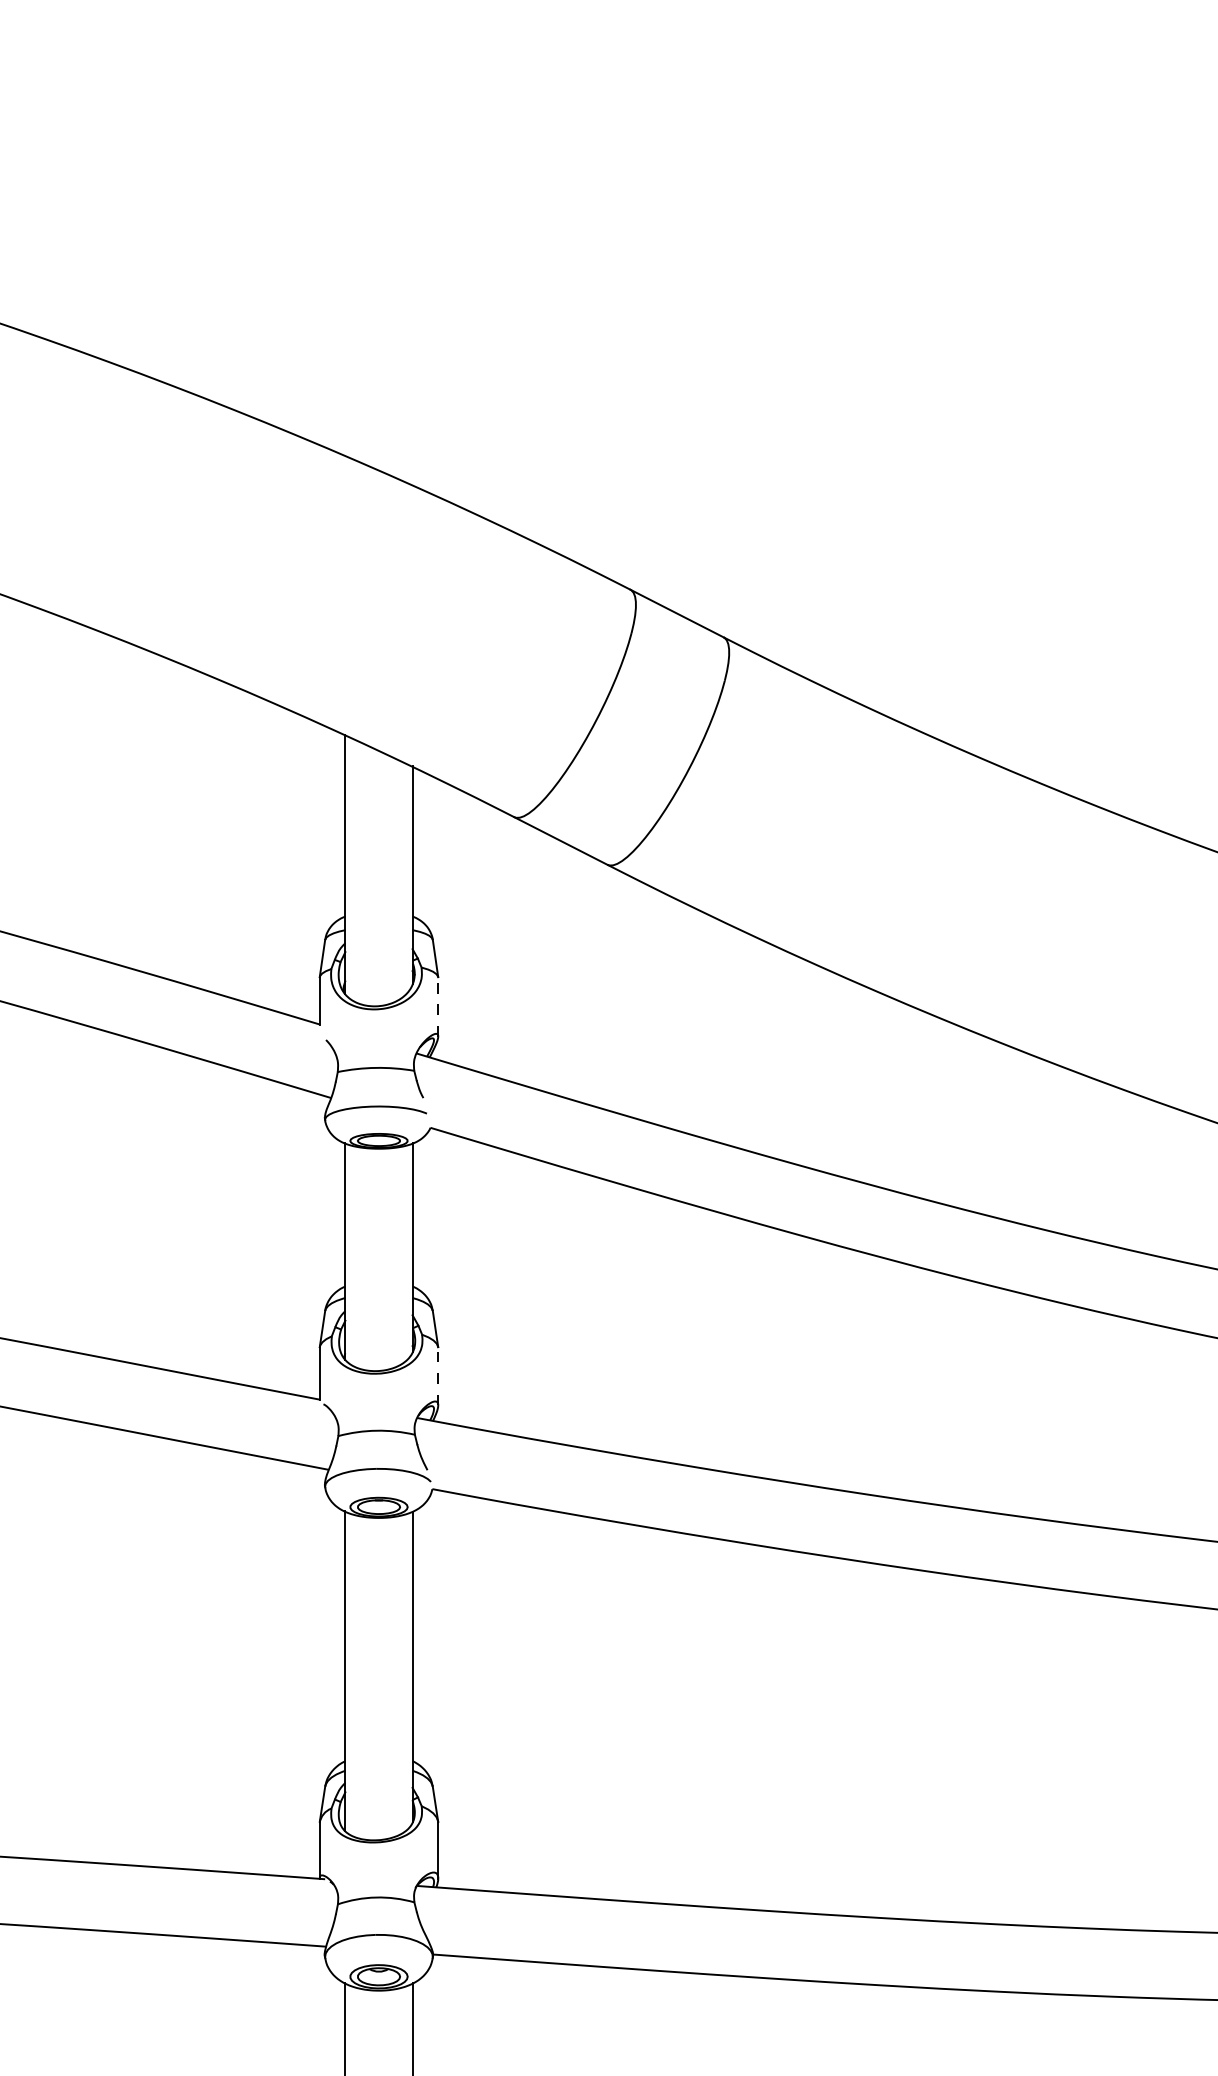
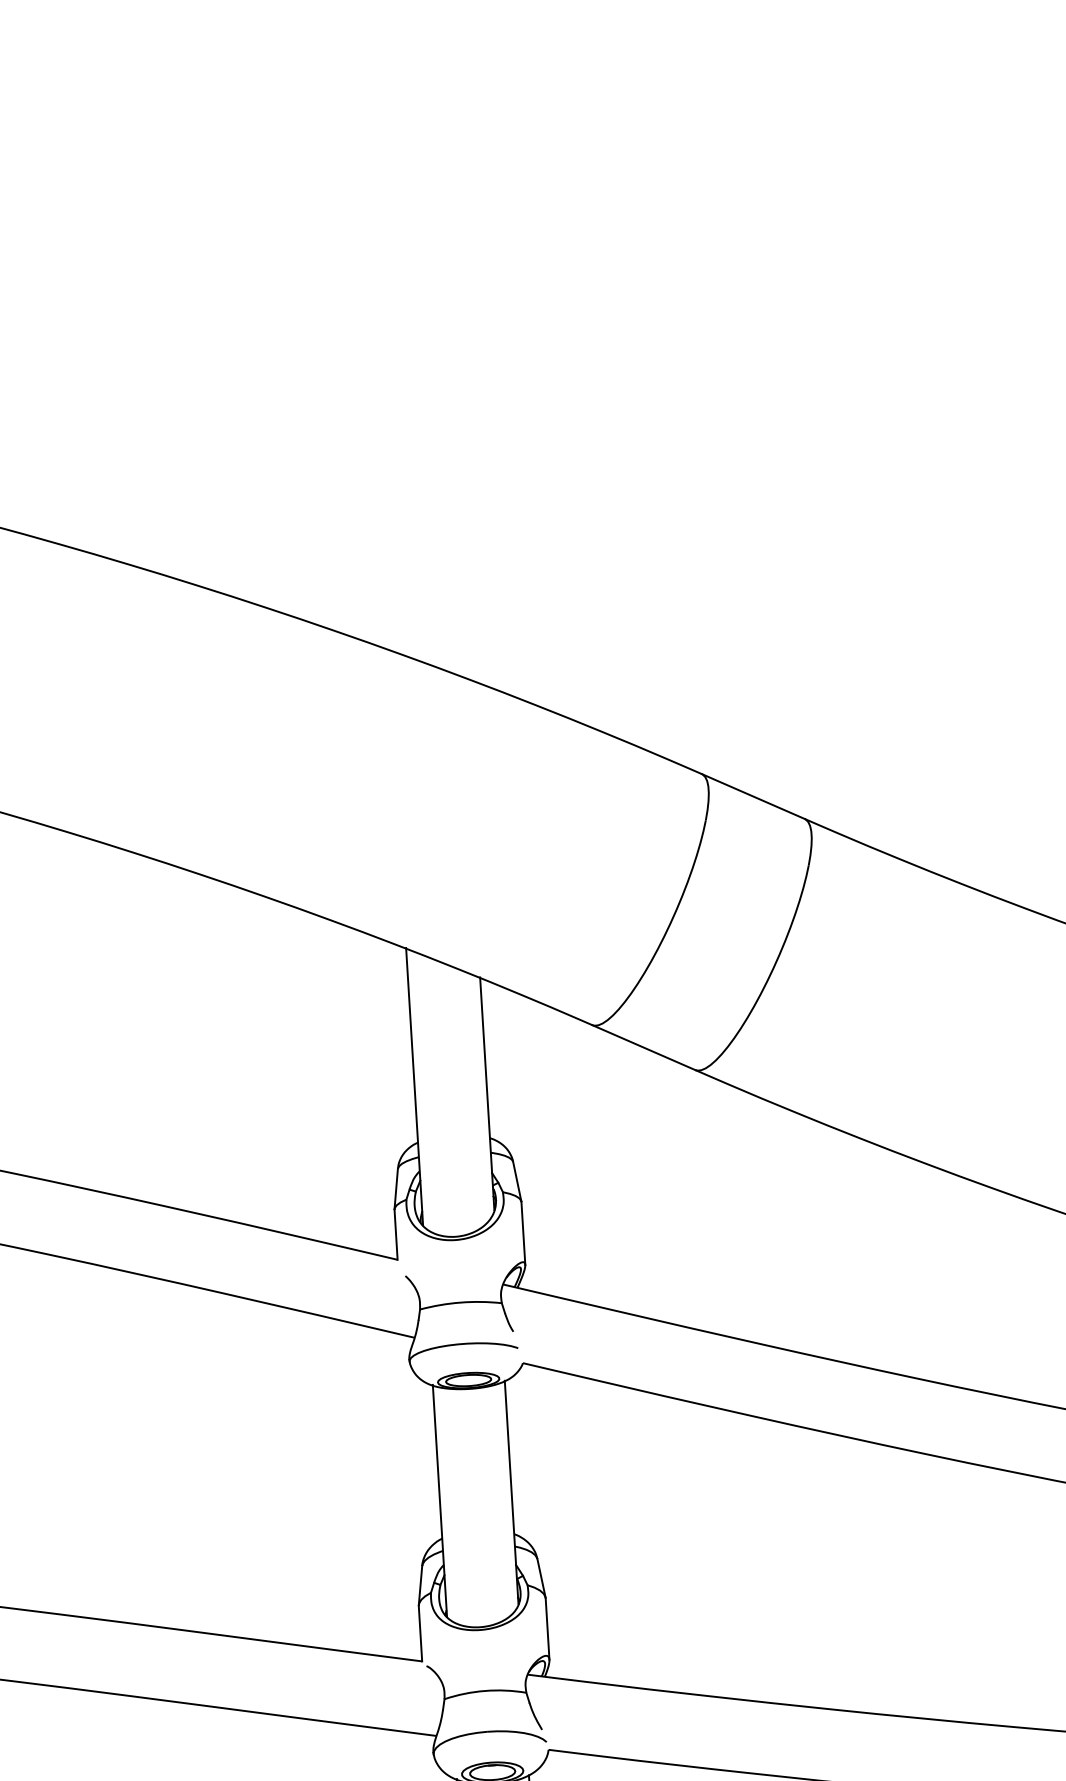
line: (438, 1006) -> (523, 1232), dashed -> solid
line: (438, 1376) -> (547, 1628), dashed -> solid

